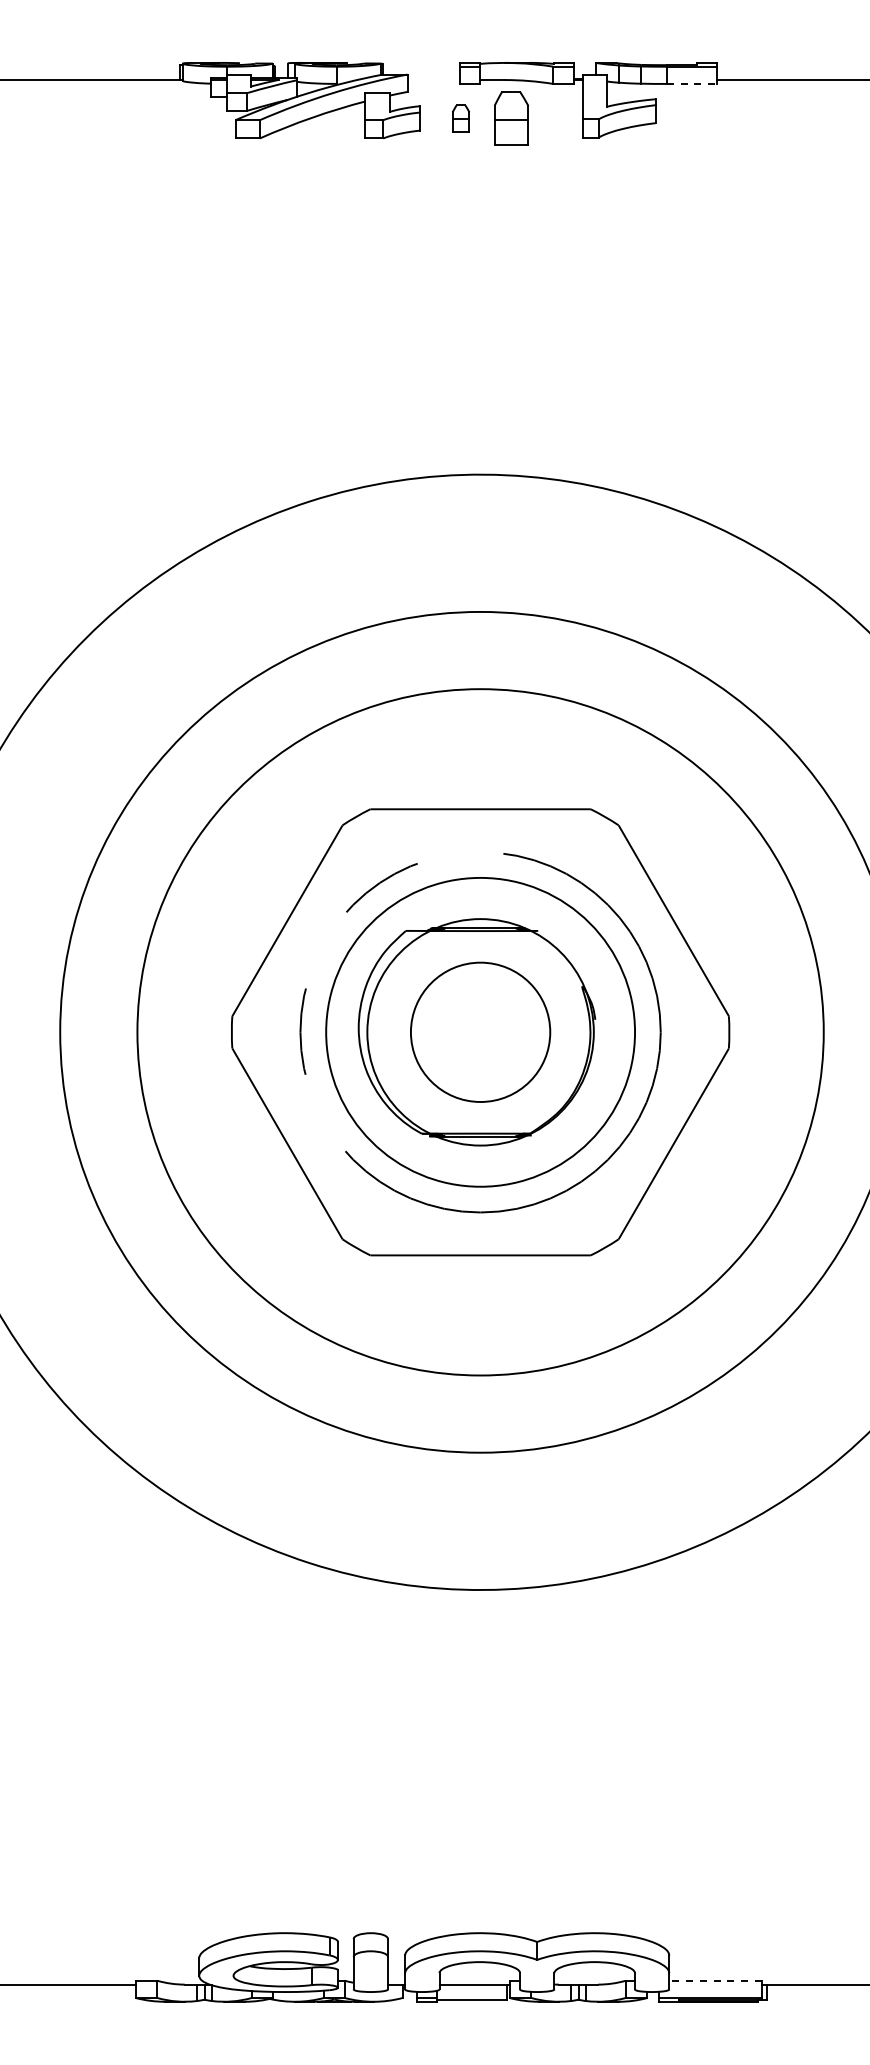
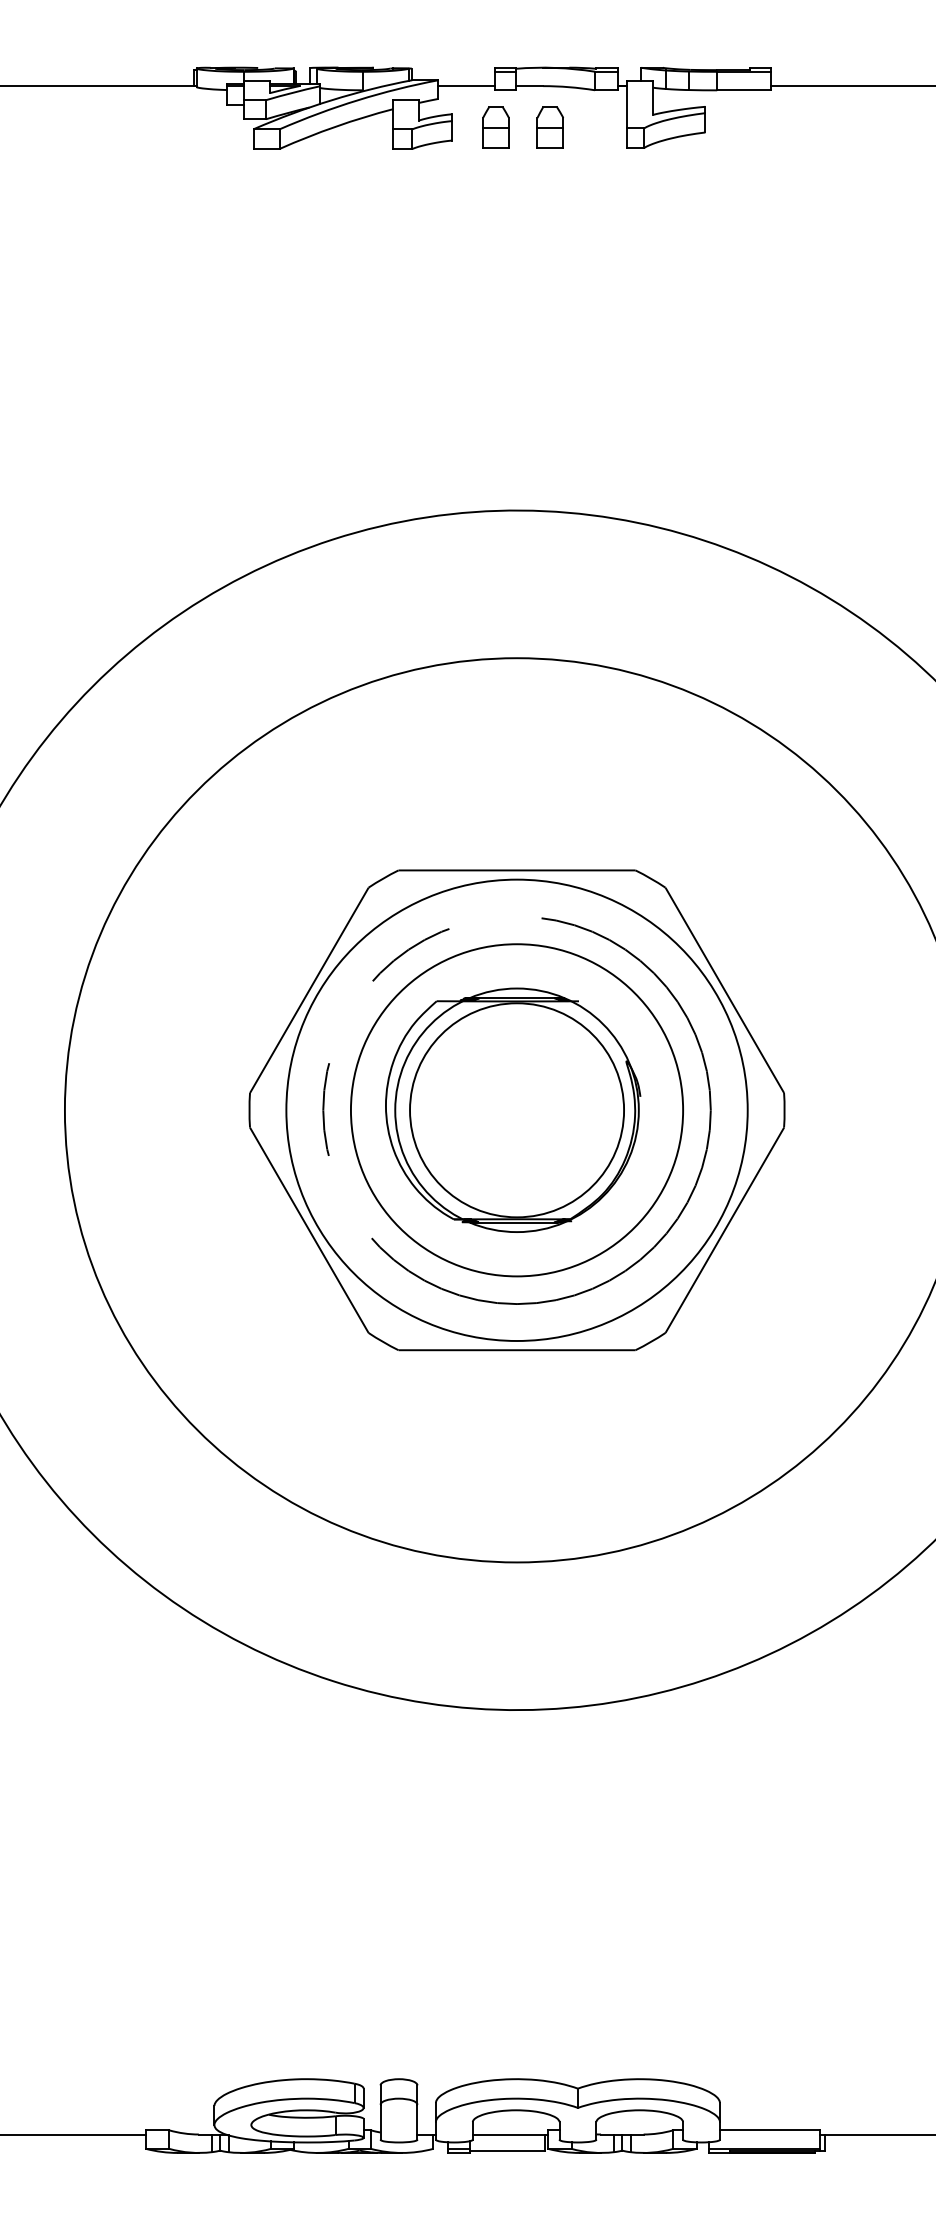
line: (433, 80) -> (466, 86), added
line: (692, 83) -> (744, 89), dashed -> solid
part: (460, 118) -> (495, 127), size x1.43
part: (511, 118) -> (550, 127), size x0.71
circle: (480, 1031) -> (516, 1109), size x0.62
circle: (480, 1031) -> (516, 1109), size x1.43
line: (715, 1980) -> (769, 2130), dashed -> solid

